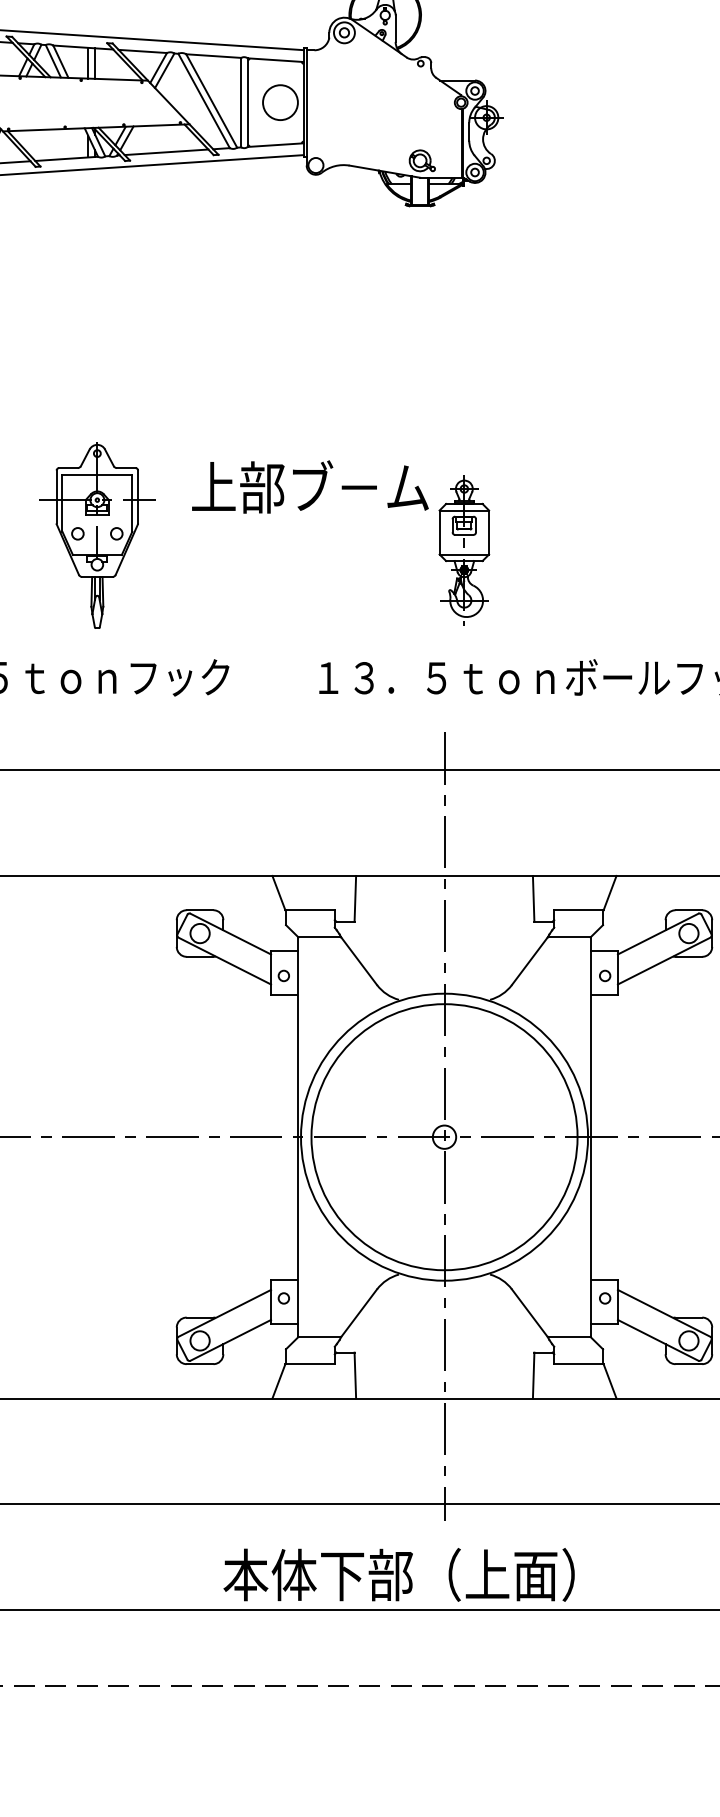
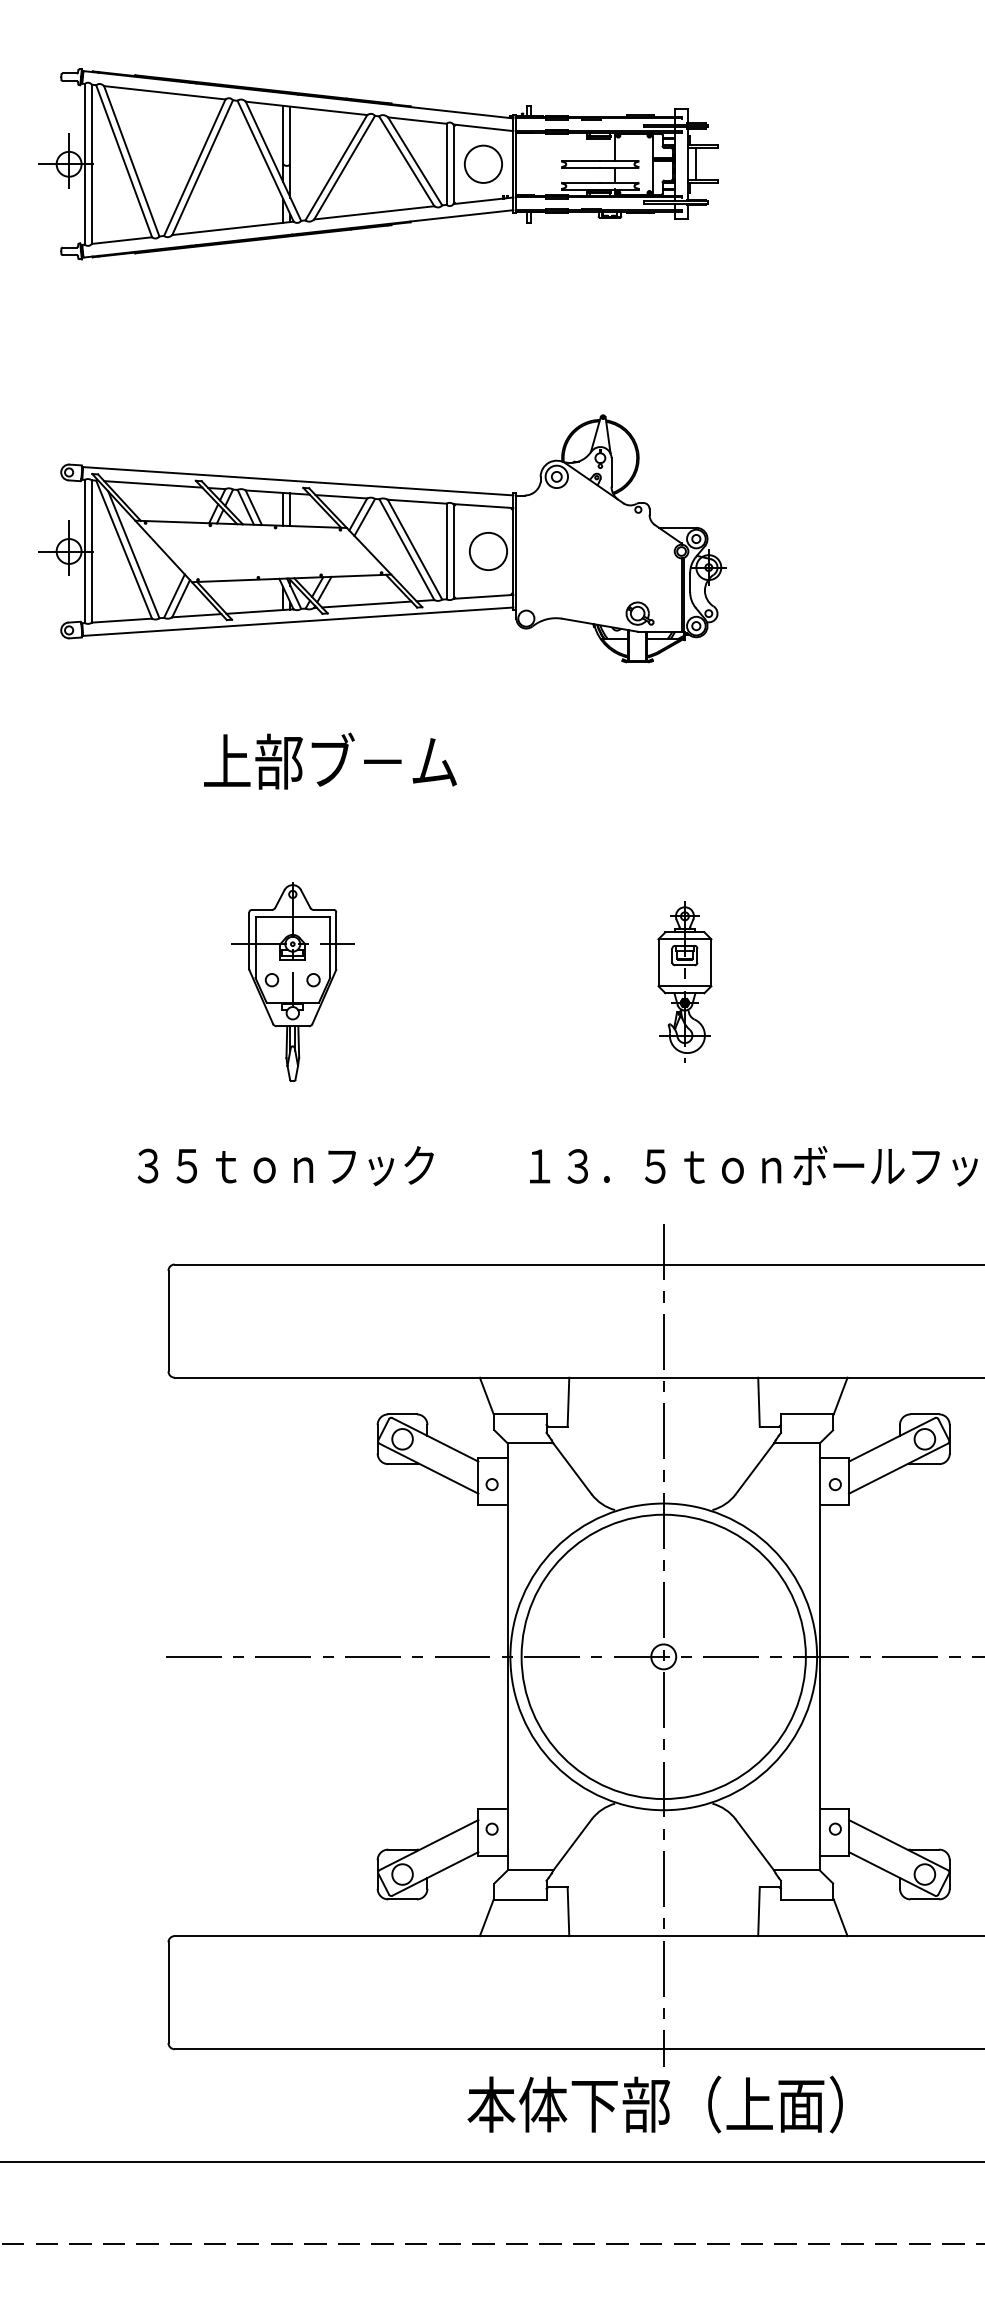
text: (310, 486) -> (330, 760), moved
part: (97, 535) -> (292, 981), moved
part: (463, 550) -> (684, 981), moved
text: (398, 1574) -> (654, 2104), moved

